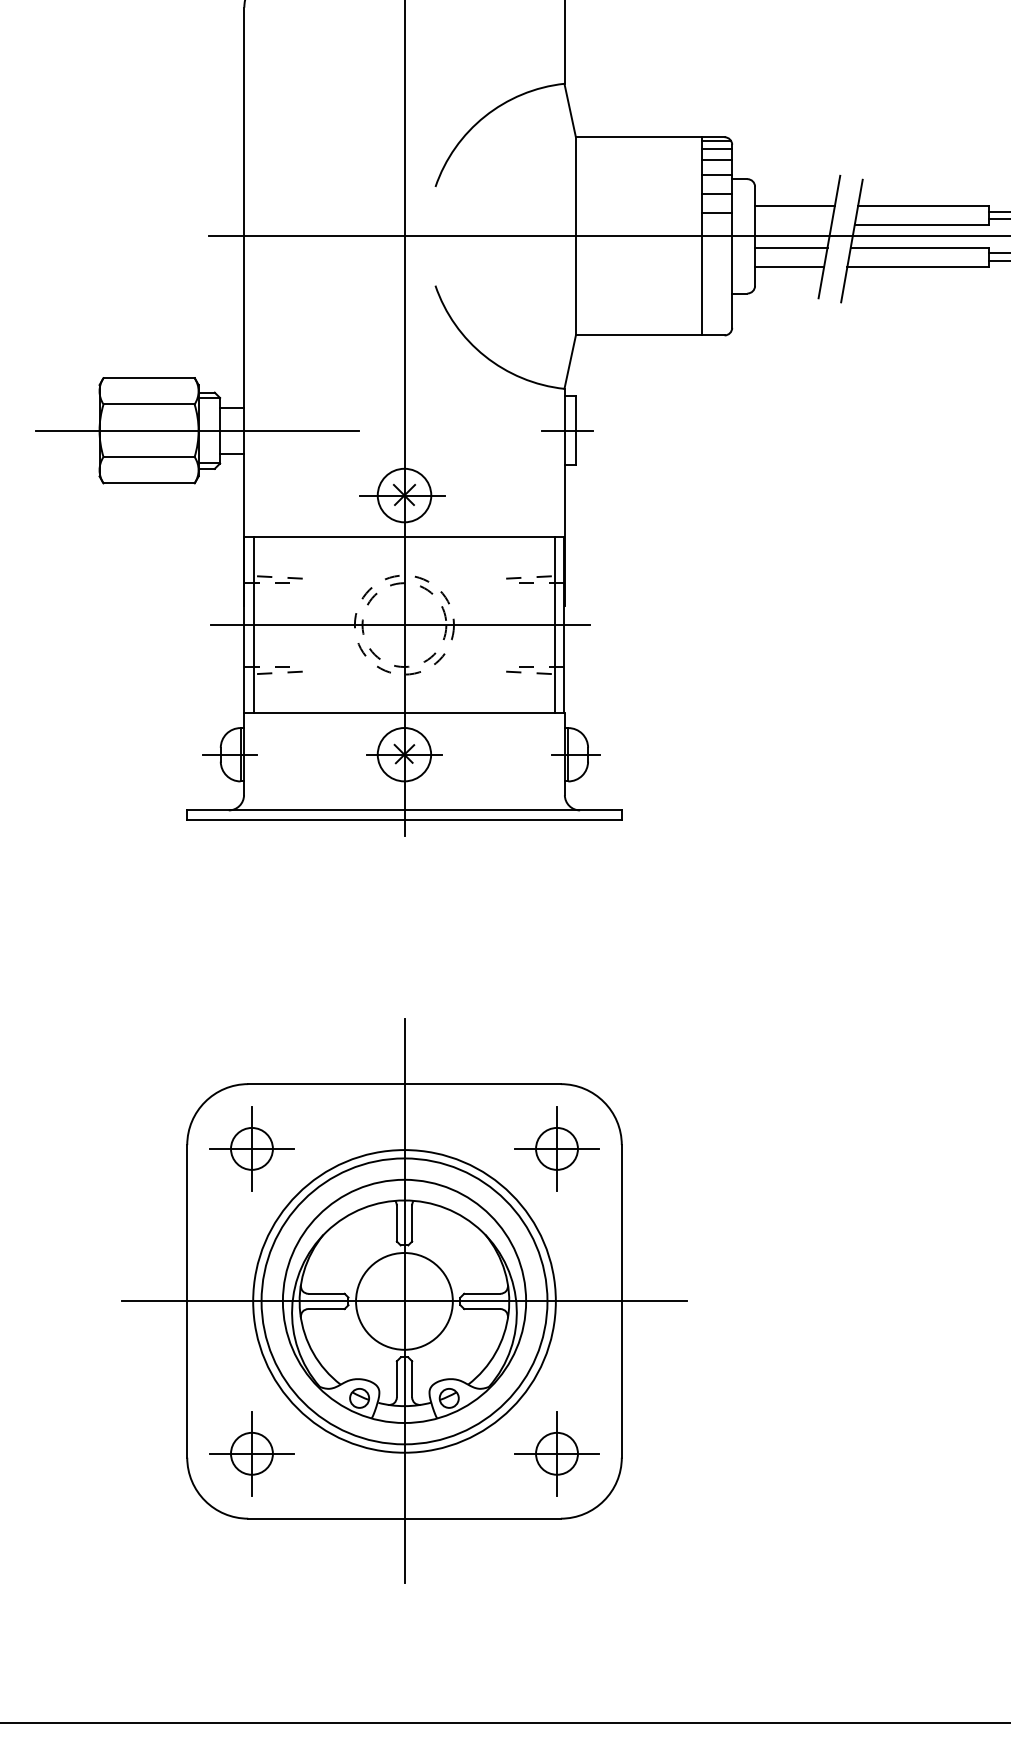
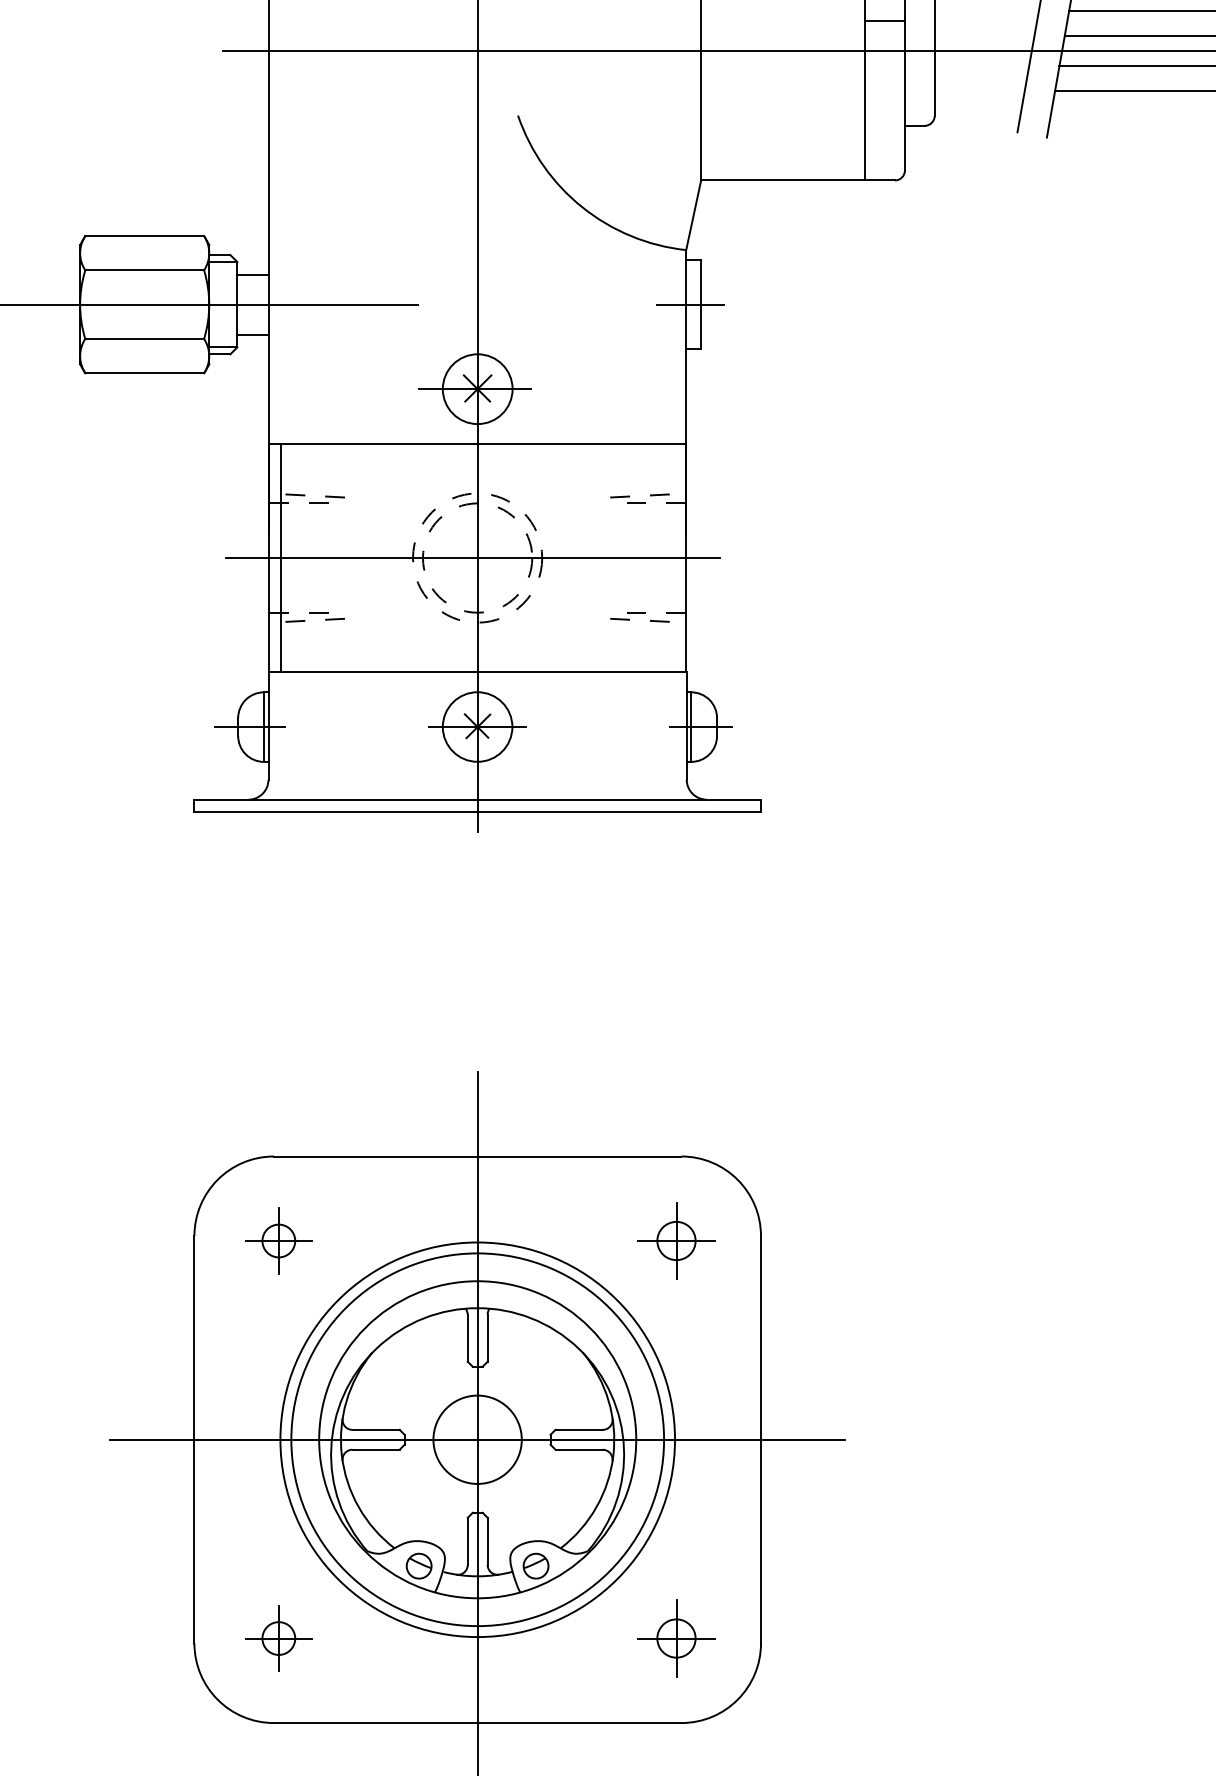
line: (794, 205) -> (986, 11), removed
line: (791, 247) -> (982, 65), removed
line: (789, 266) -> (979, 90), removed
line: (554, 624) -> (673, 557), removed
part: (251, 1148) -> (278, 1240), size x0.6
part: (556, 1148) -> (675, 1240), size x0.7
circle: (404, 1300) -> (477, 1438), size x0.7
part: (251, 1453) -> (278, 1638), size x0.6
part: (556, 1453) -> (675, 1638), size x0.7

